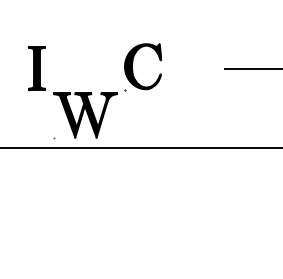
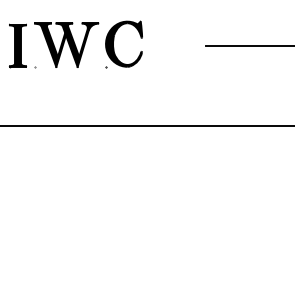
part: (85, 116) -> (66, 45), moved

